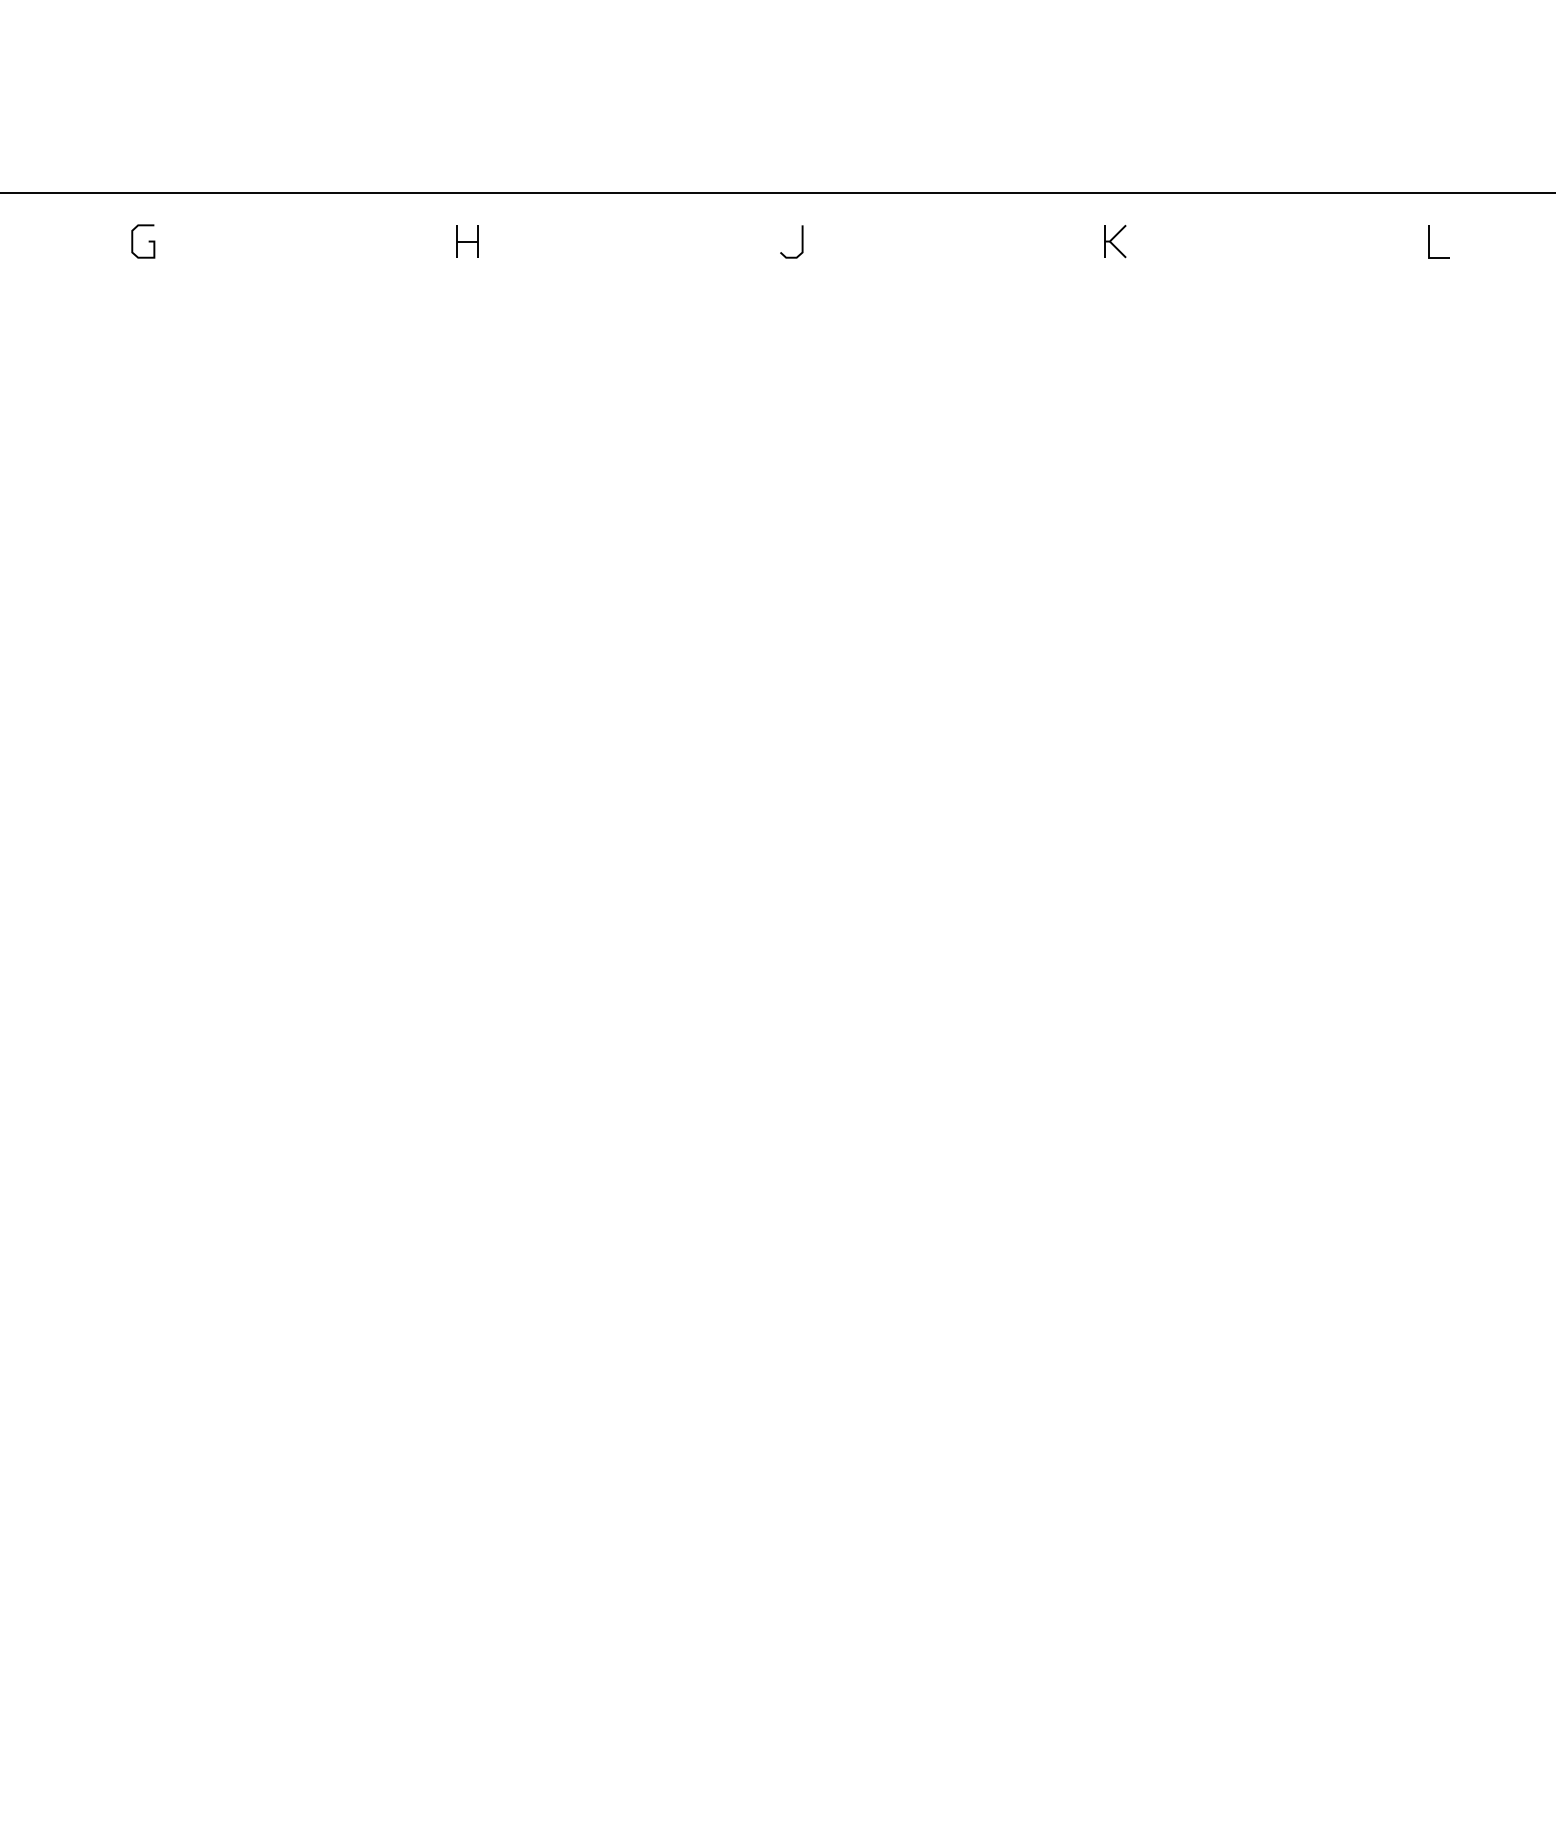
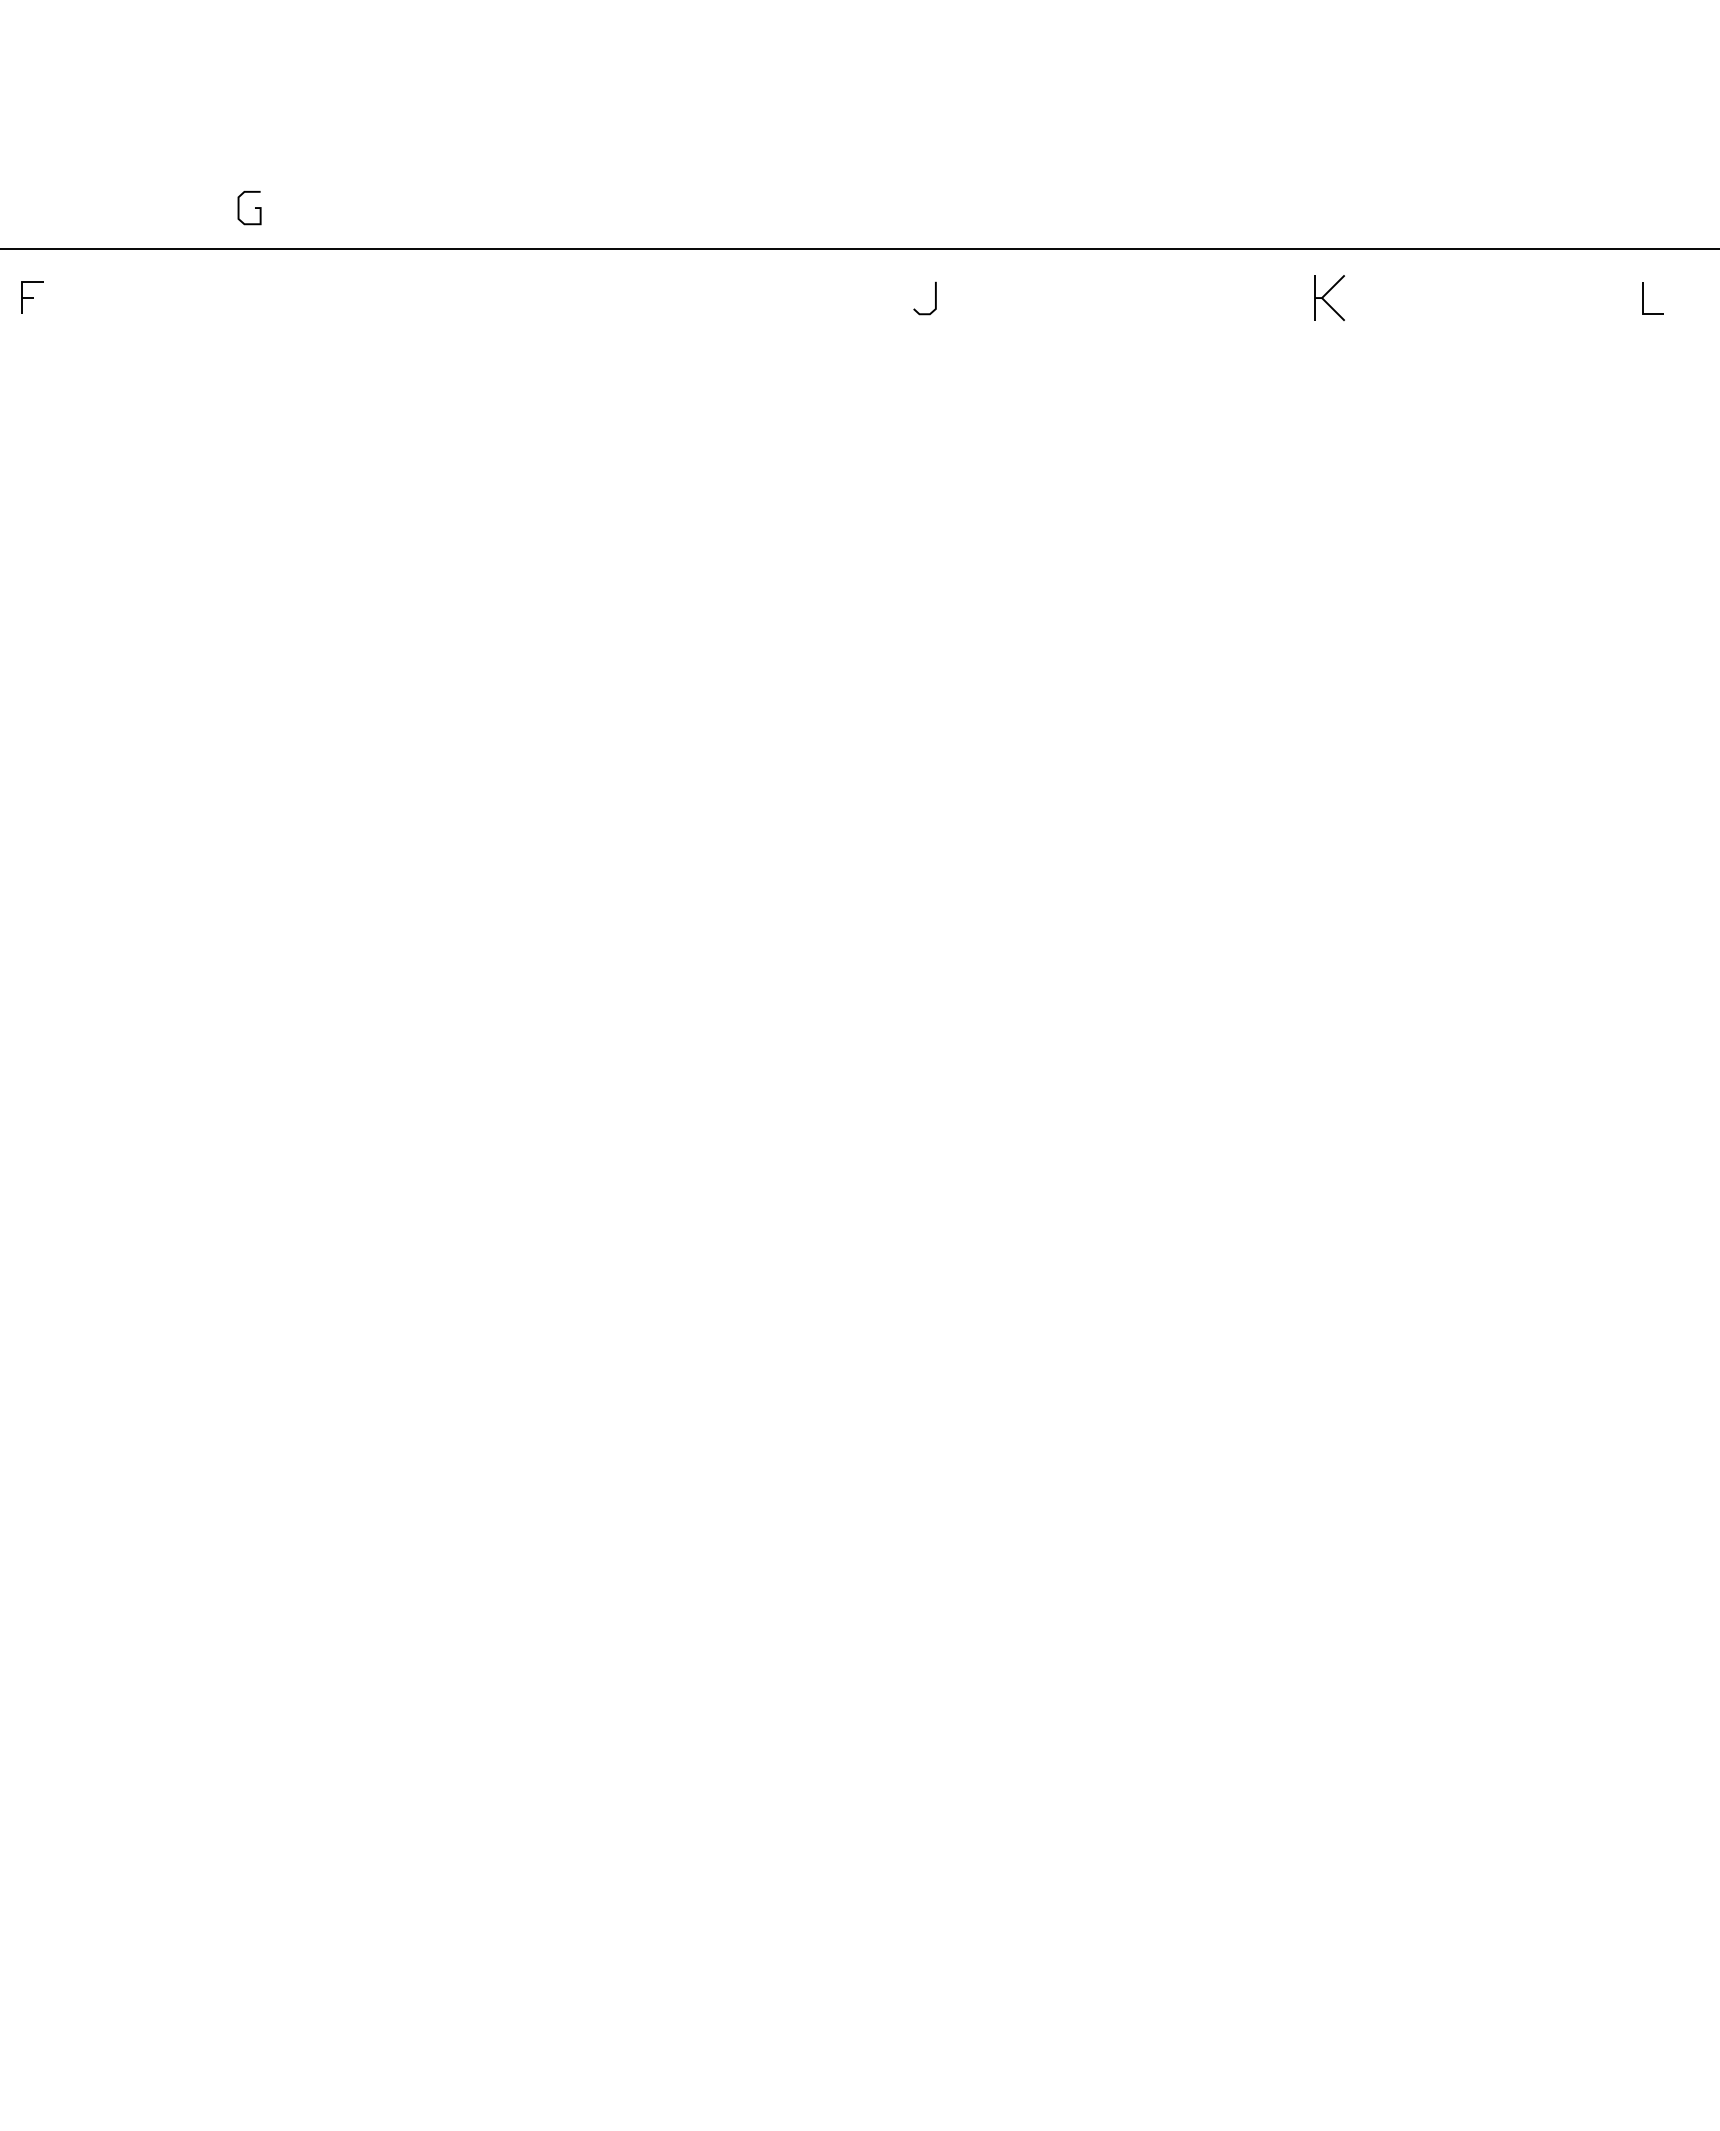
part: (467, 240) -> (681, 297), removed
part: (1115, 240) -> (1329, 297), size x1.4
curve: (149, 241) -> (255, 208), moved
line: (802, 241) -> (935, 298), moved

